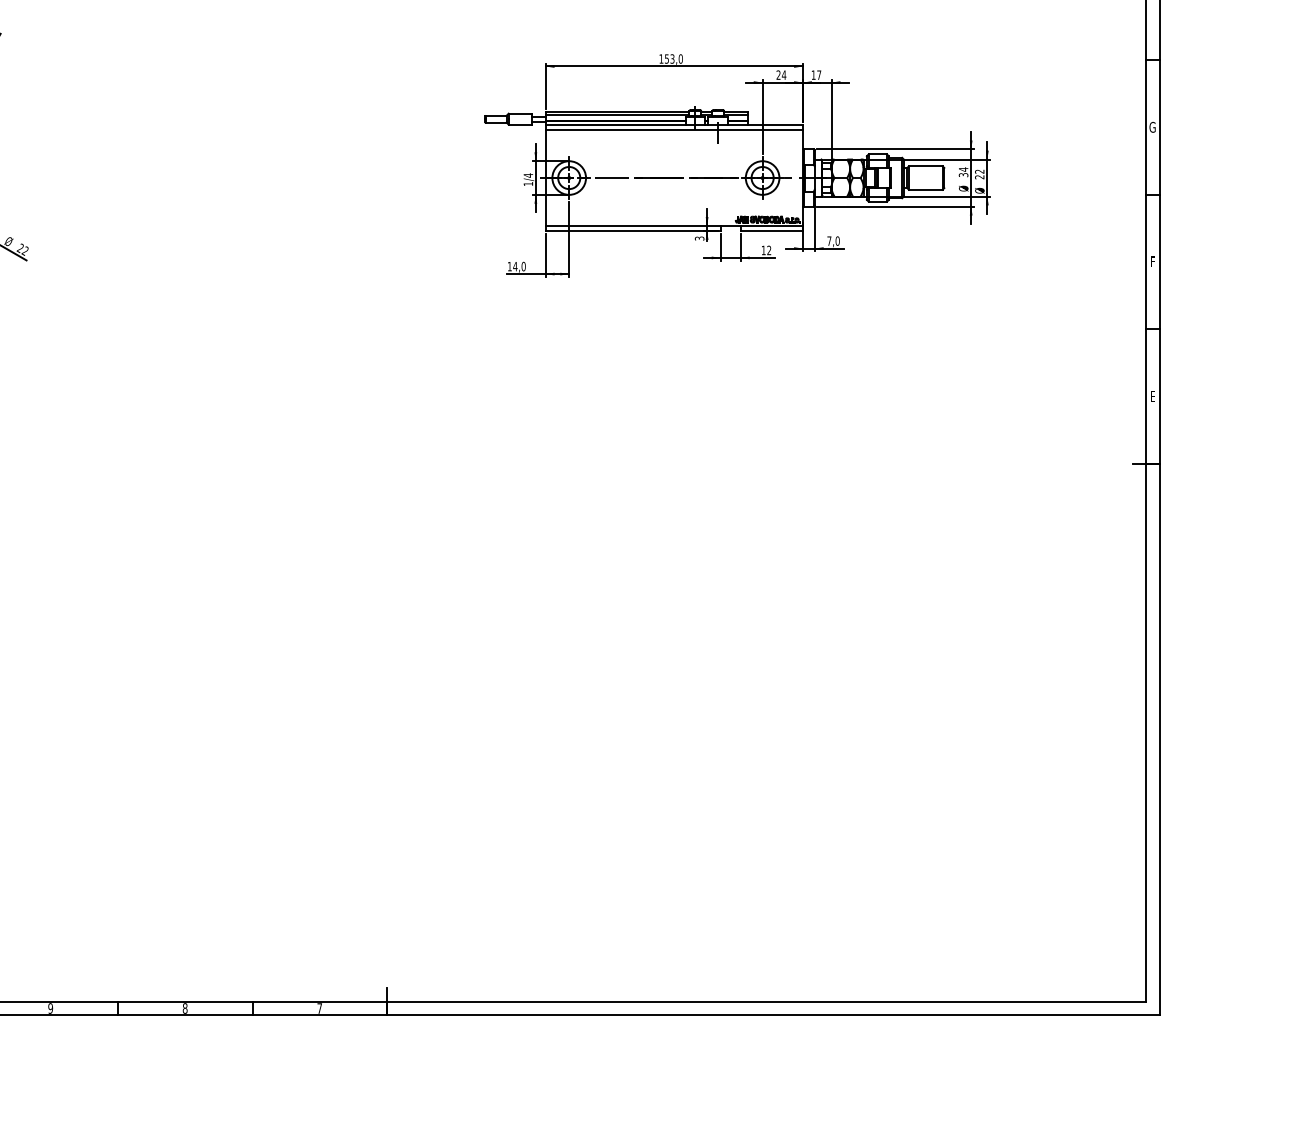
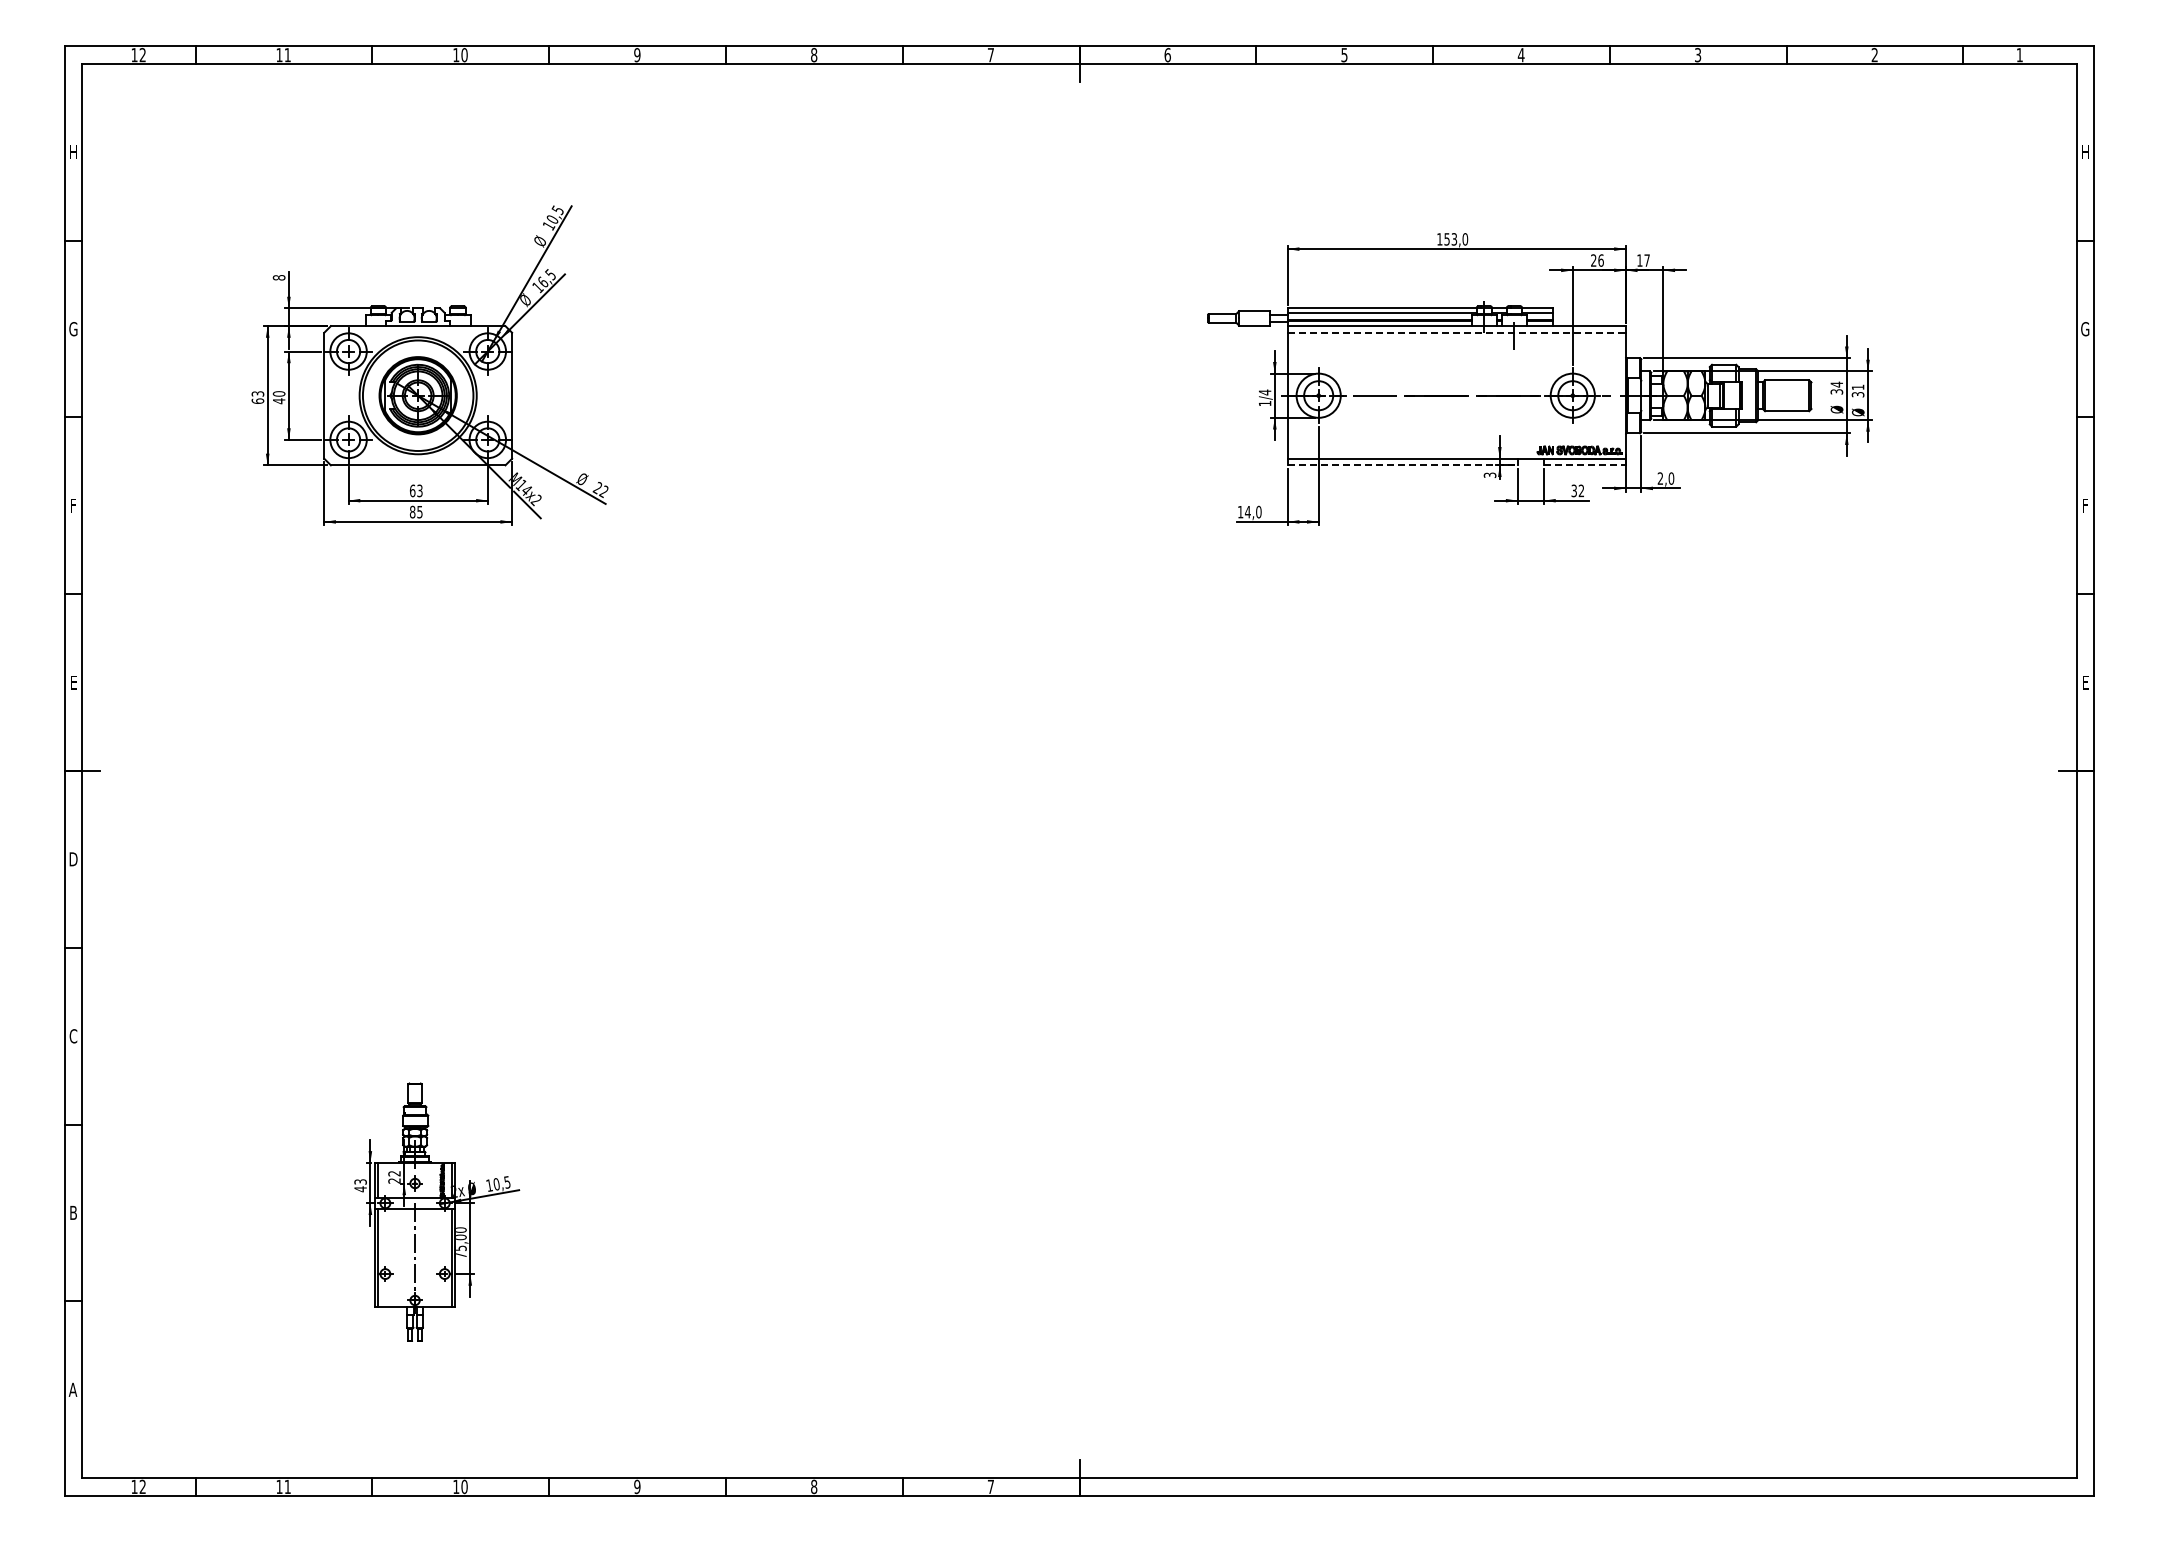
text: (784, 75) -> (1601, 260), 24 -> 26
line: (674, 129) -> (1457, 332), solid -> dashed
text: (979, 174) -> (1857, 391), 22 -> 31
line: (633, 231) -> (1402, 465), solid -> dashed
line: (771, 231) -> (1584, 465), solid -> dashed
text: (829, 241) -> (1660, 478), 7,0 -> 2,0
text: (763, 250) -> (1573, 490), 12 -> 32

